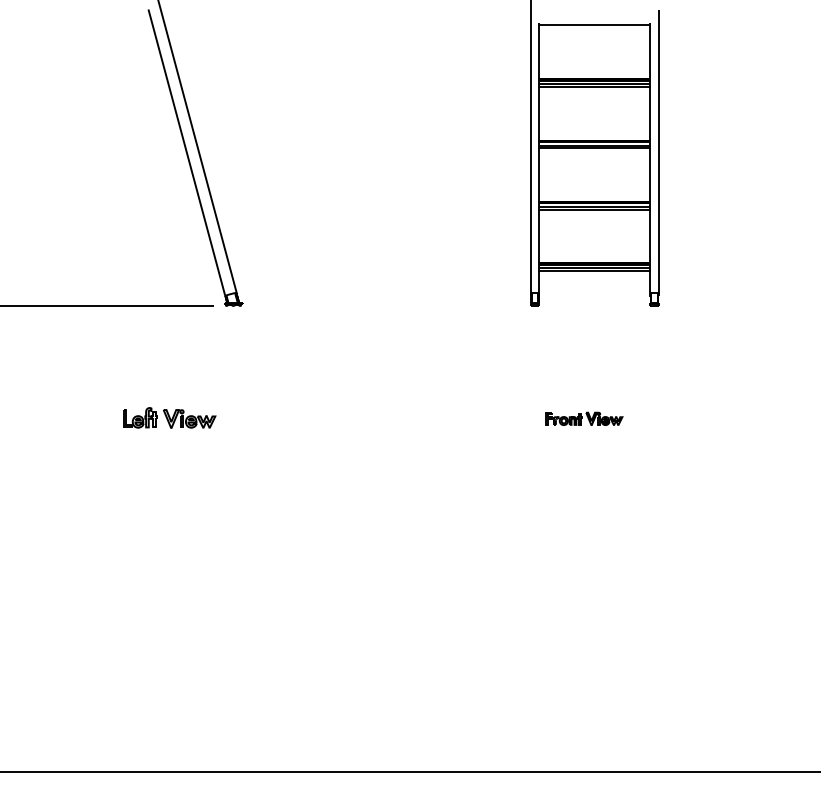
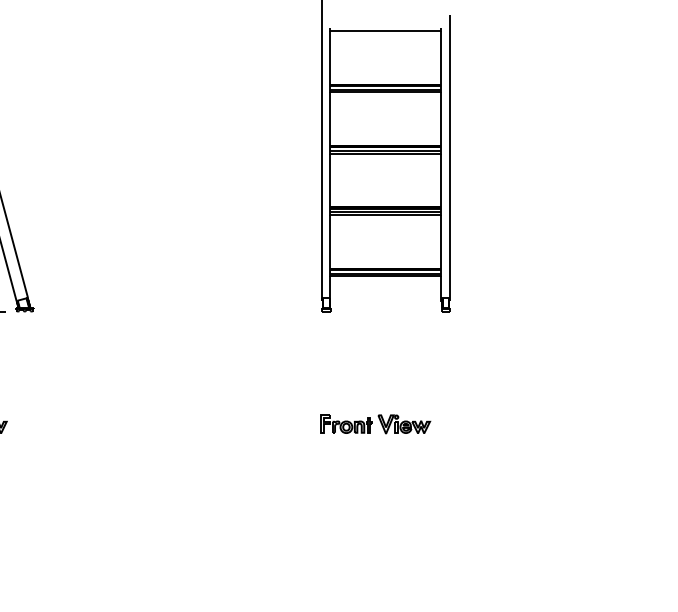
part: (584, 418) -> (375, 423), size x1.43

